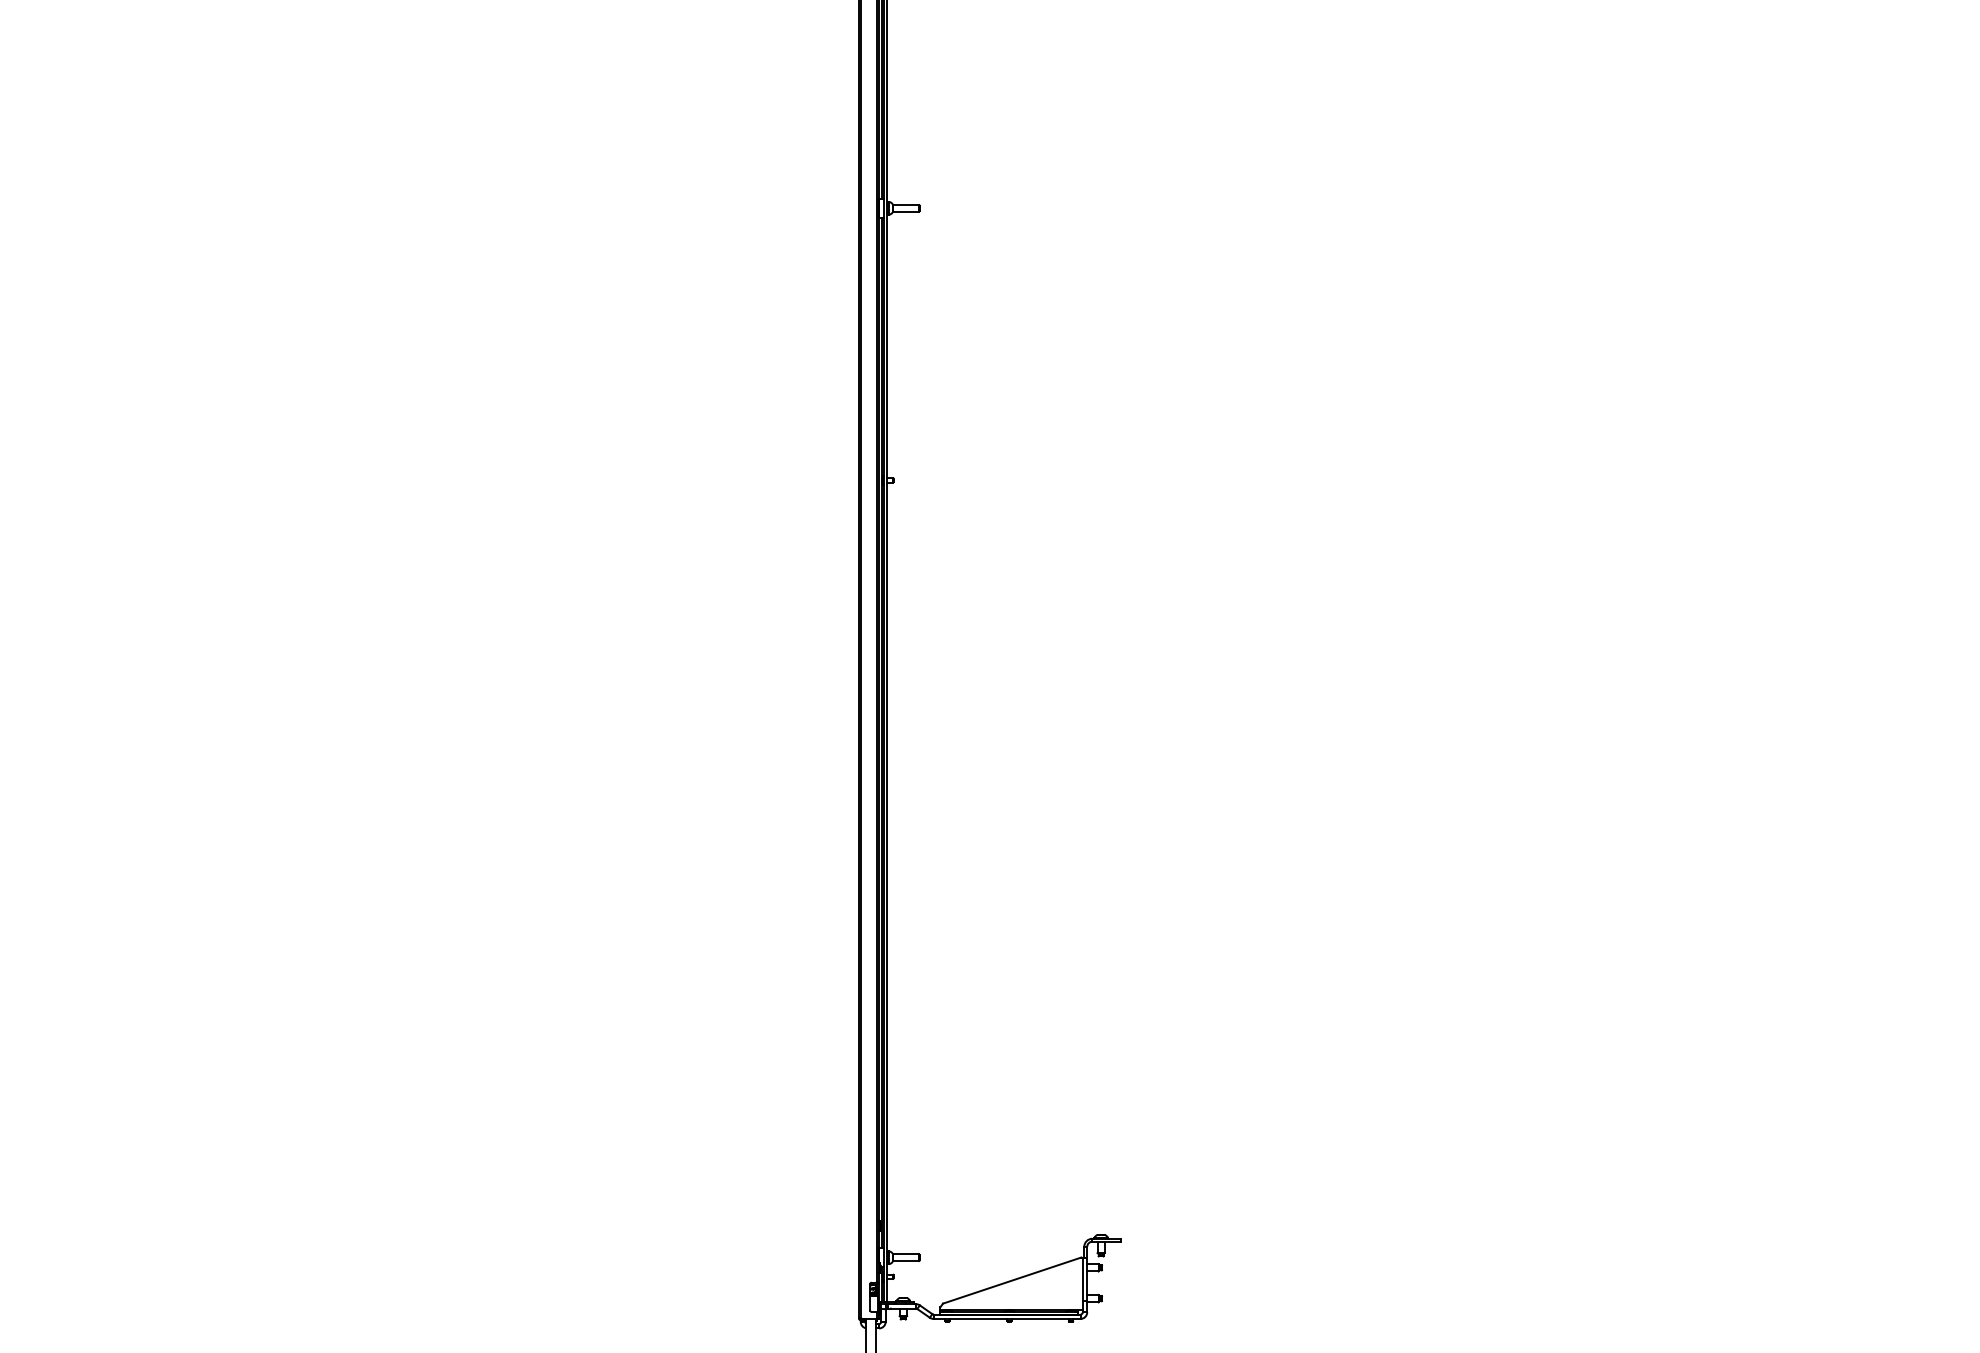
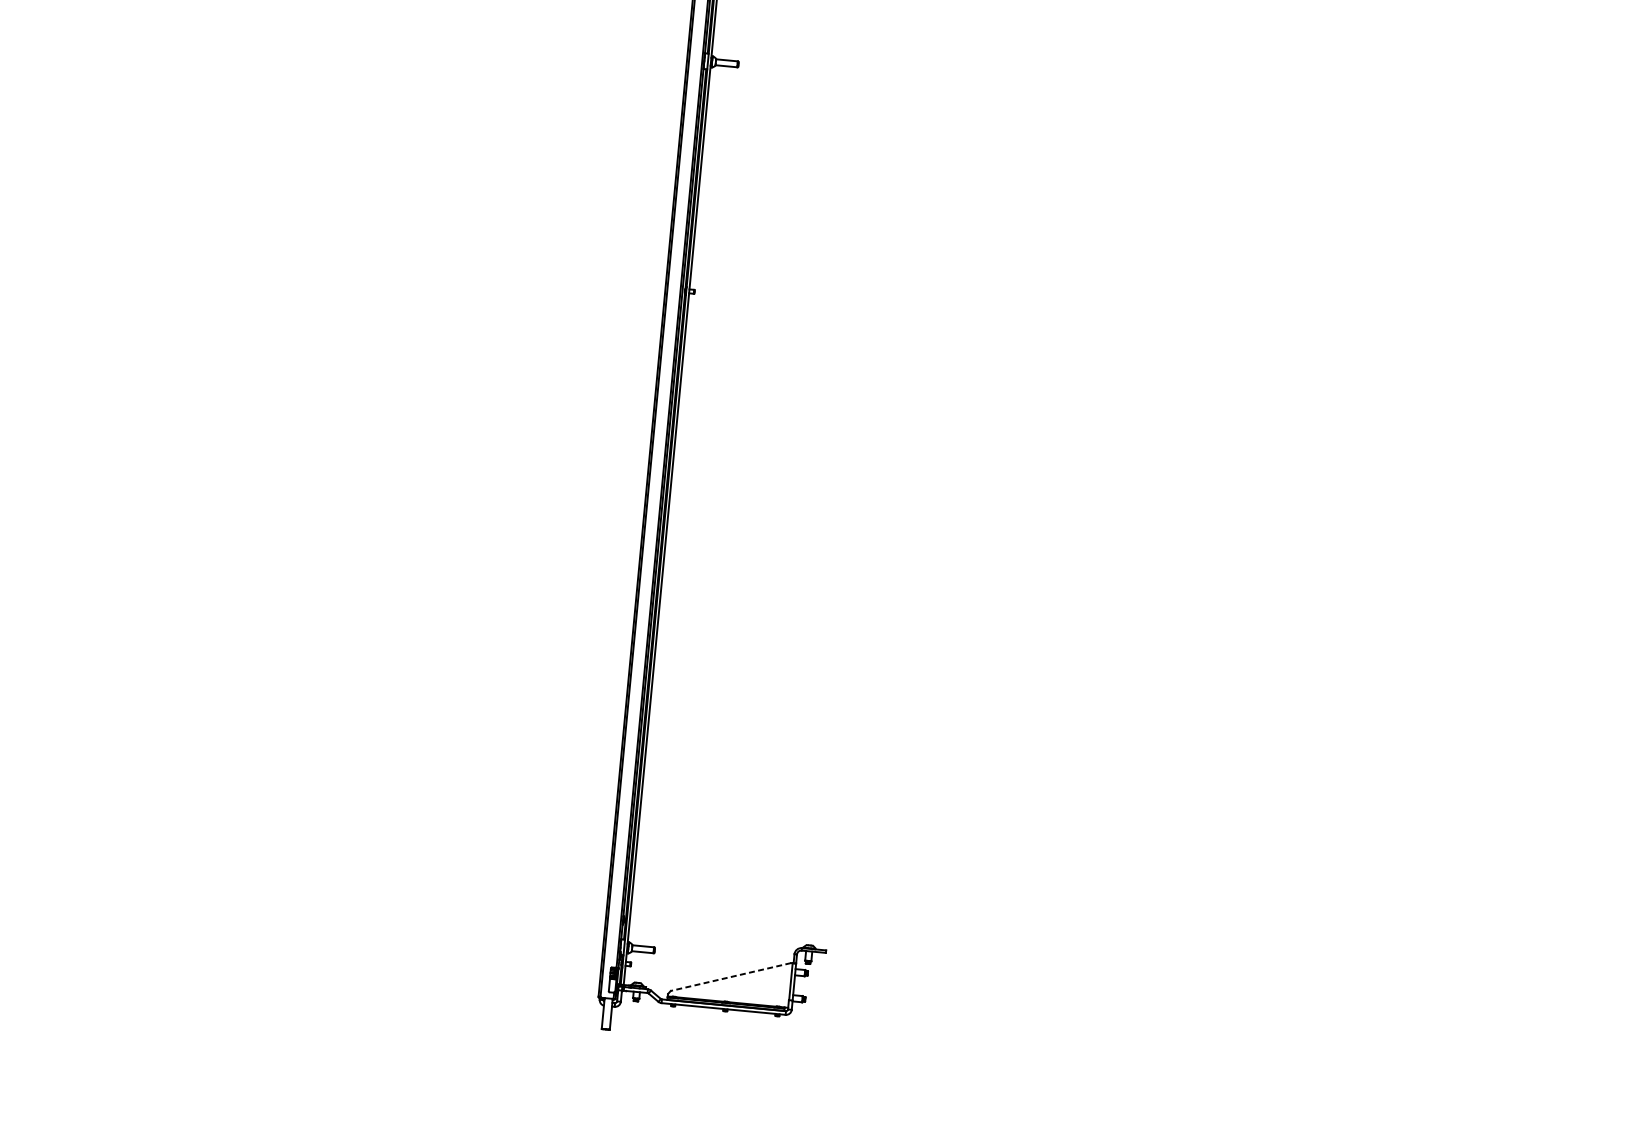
line: (1012, 1280) -> (731, 976), solid -> dashed

